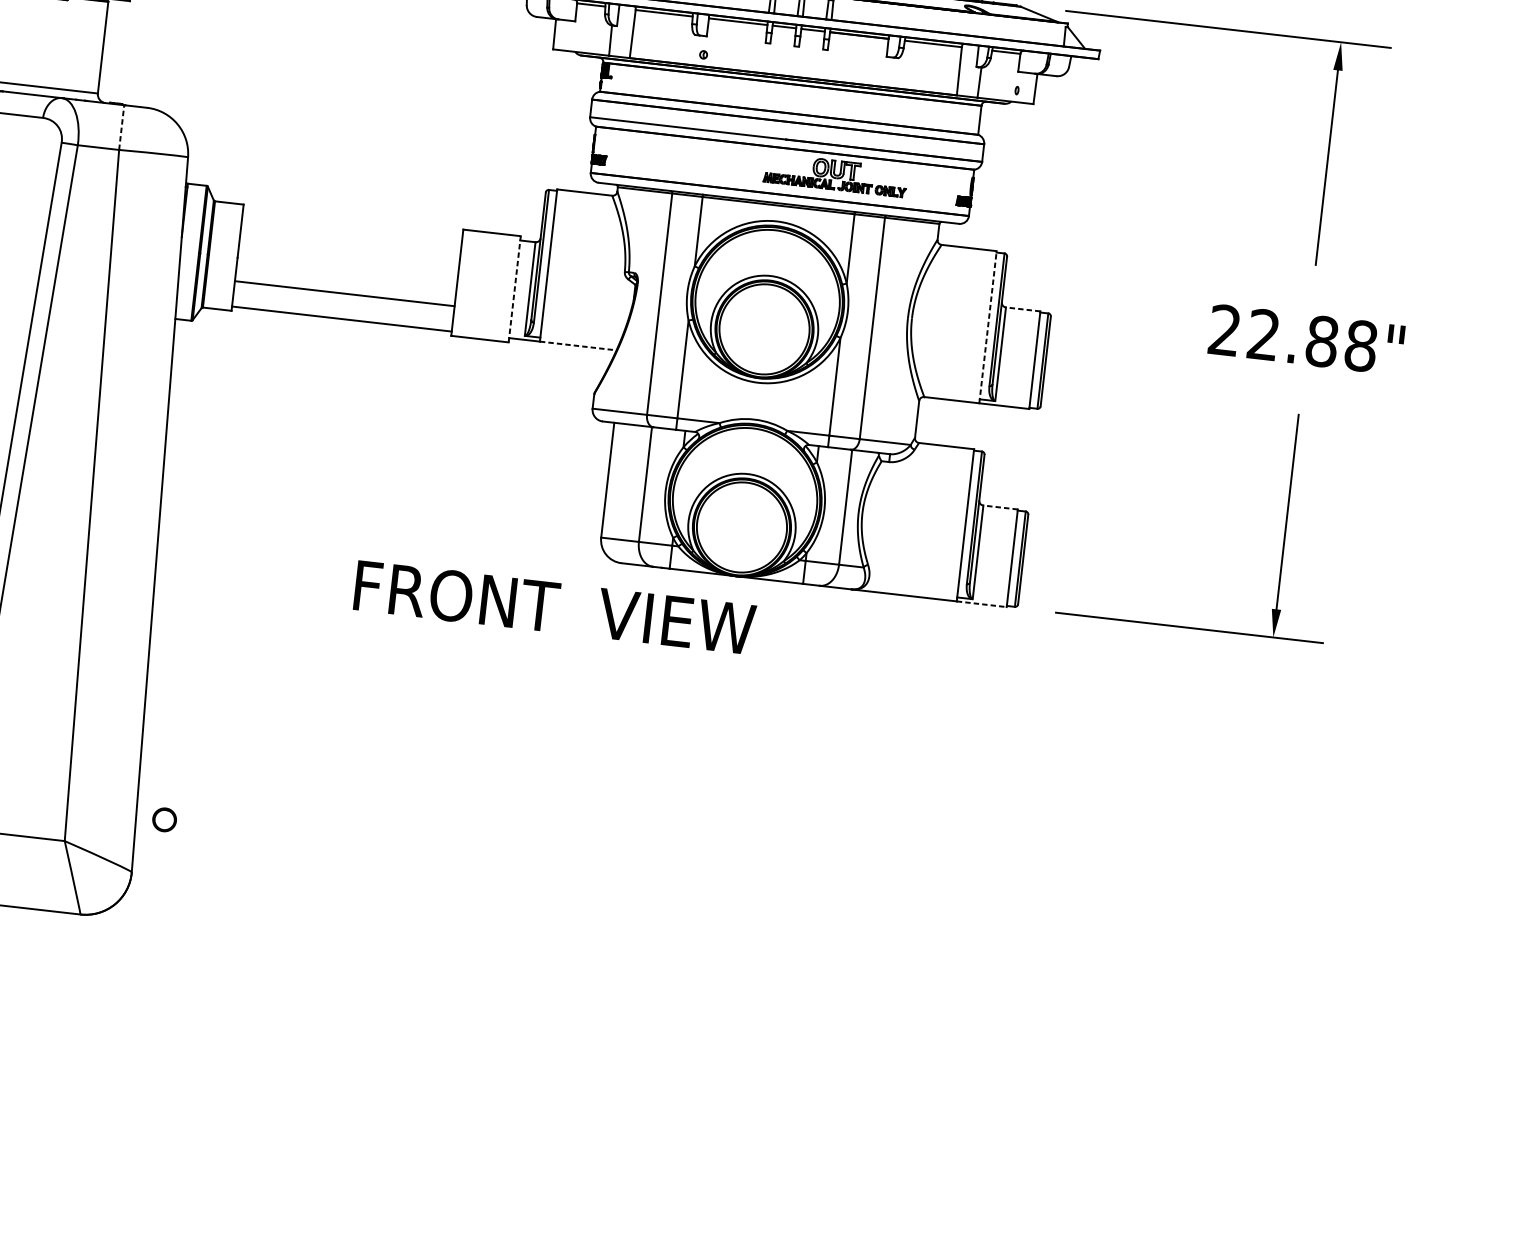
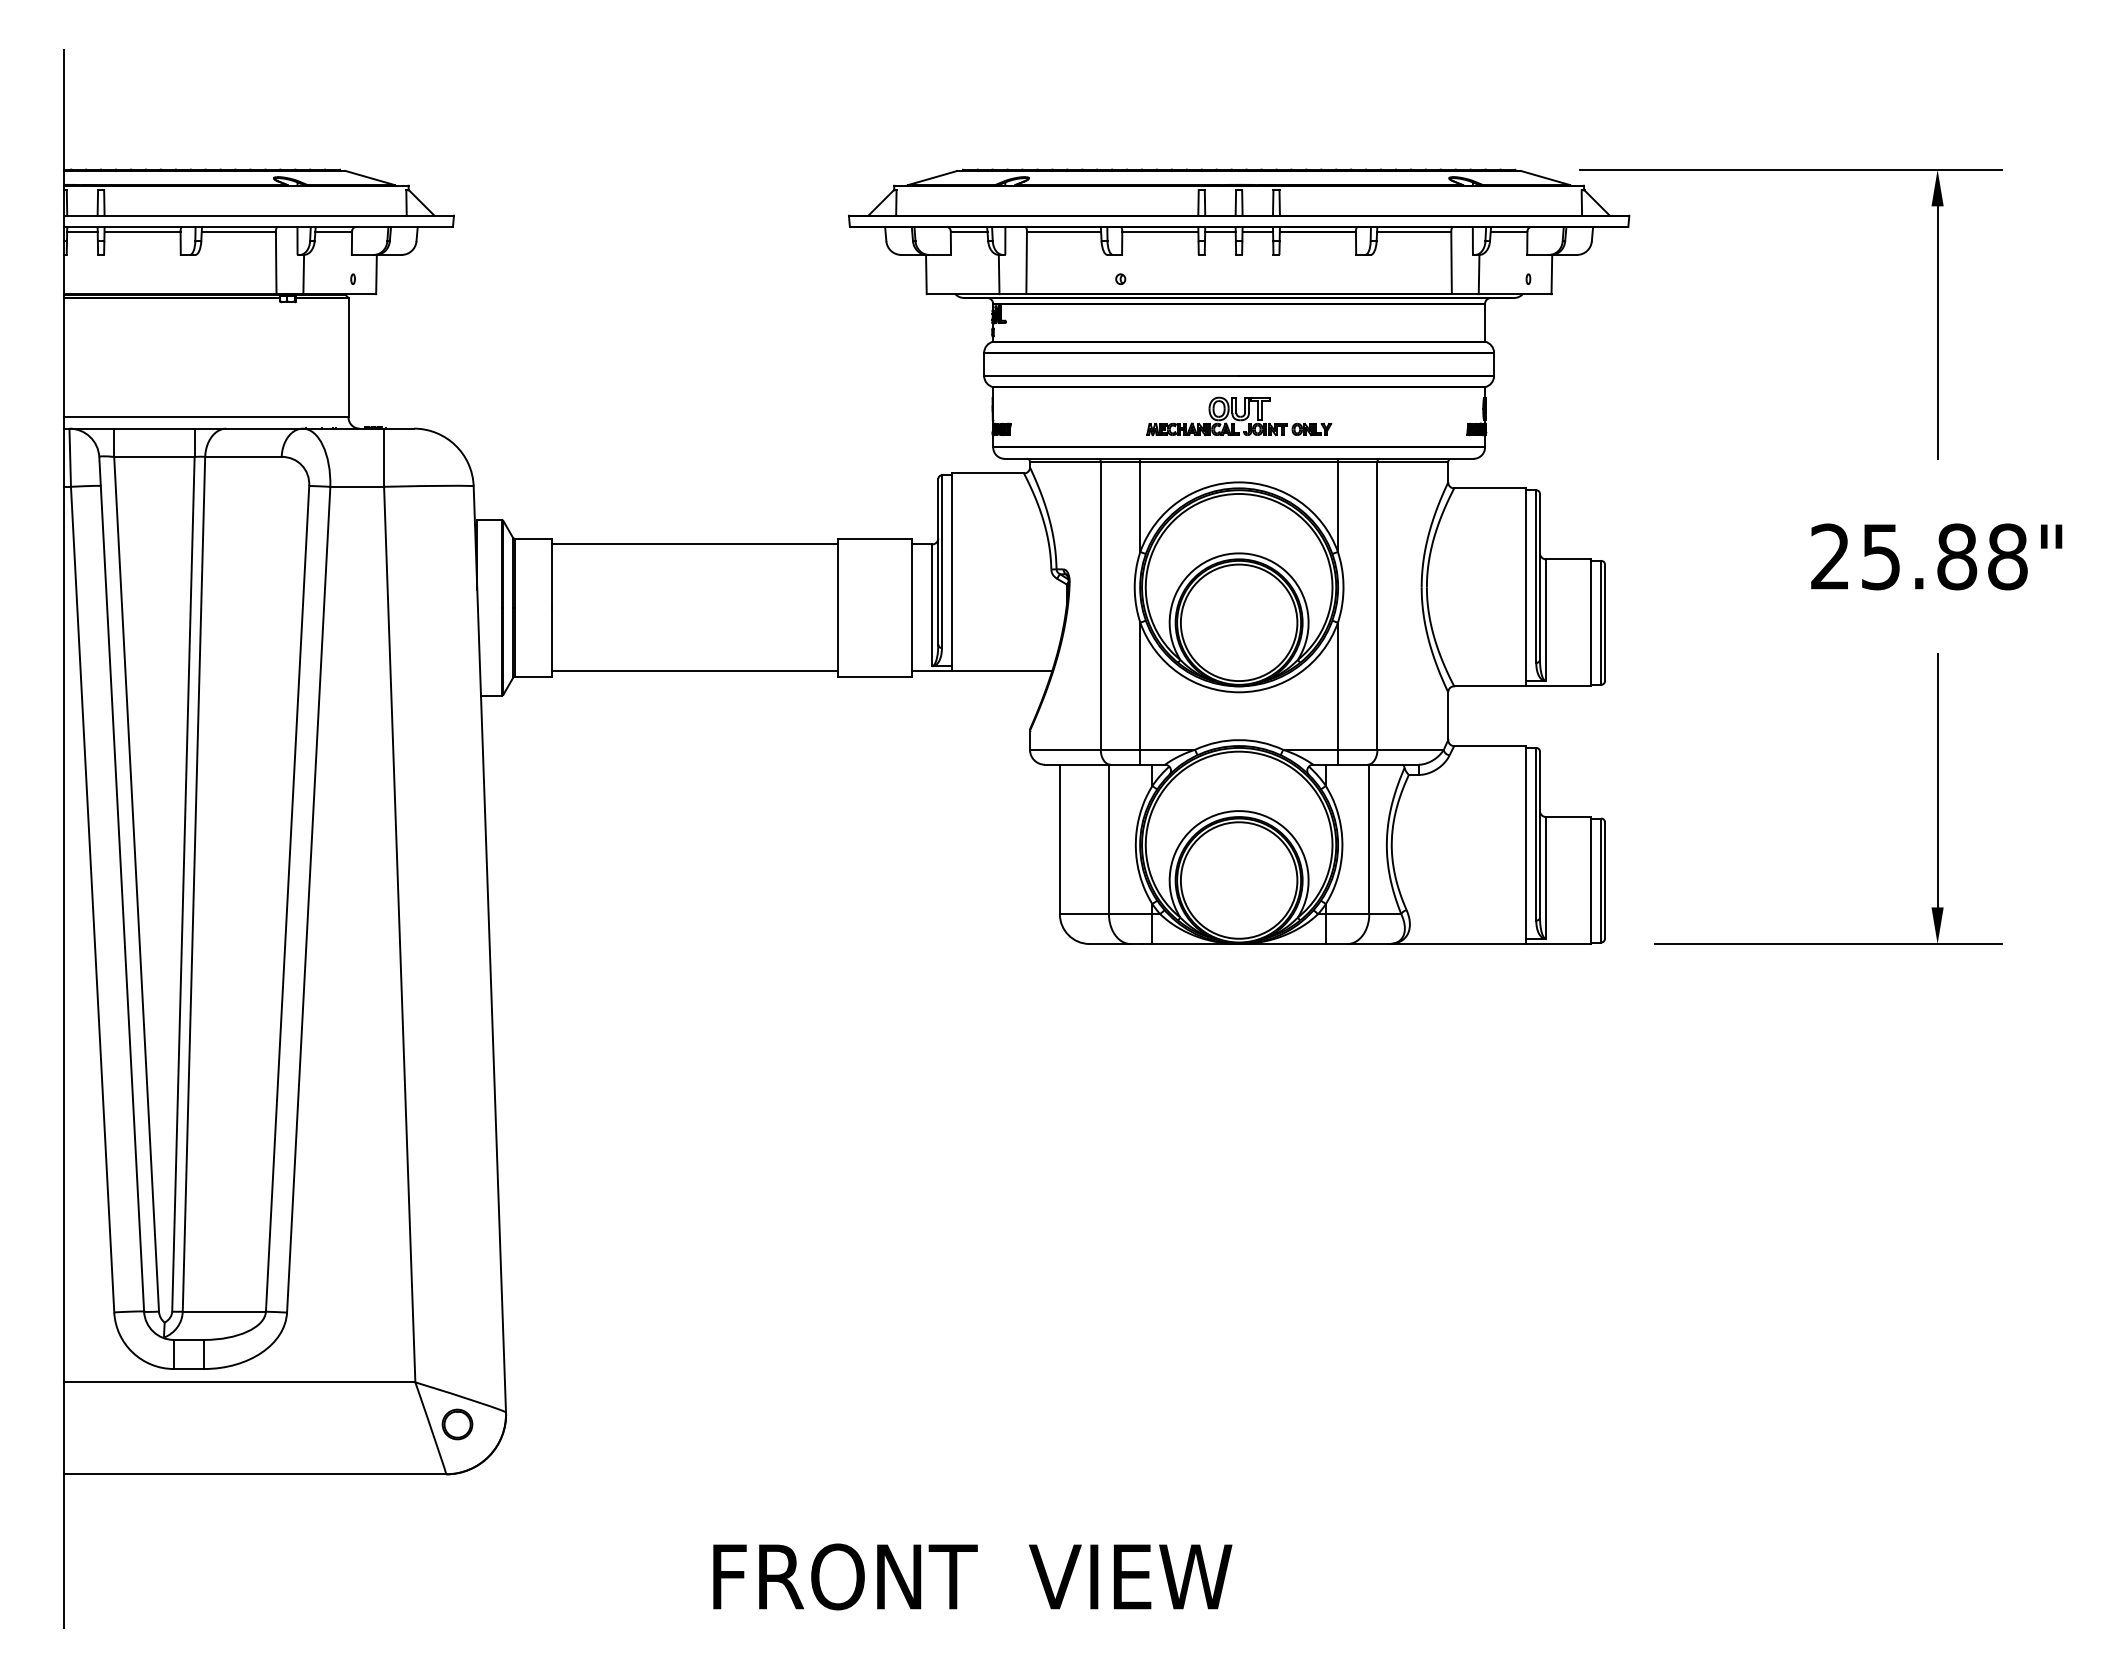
line: (122, 127) -> (384, 457), dashed -> solid
part: (836, 175) -> (1239, 416), moved
line: (514, 288) -> (912, 607), dashed -> solid
line: (344, 293) -> (694, 544), moved
line: (1022, 309) -> (1567, 559), dashed -> solid
line: (987, 327) -> (1525, 587), dashed -> solid
text: (1263, 334) -> (1880, 556), 22.88" -> 25.88"
line: (578, 346) -> (1002, 671), dashed -> solid
line: (999, 507) -> (1567, 817), dashed -> solid
line: (981, 604) -> (1558, 944), dashed -> solid
text: (554, 607) -> (972, 1576), moved
part: (164, 819) -> (457, 1424), moved

